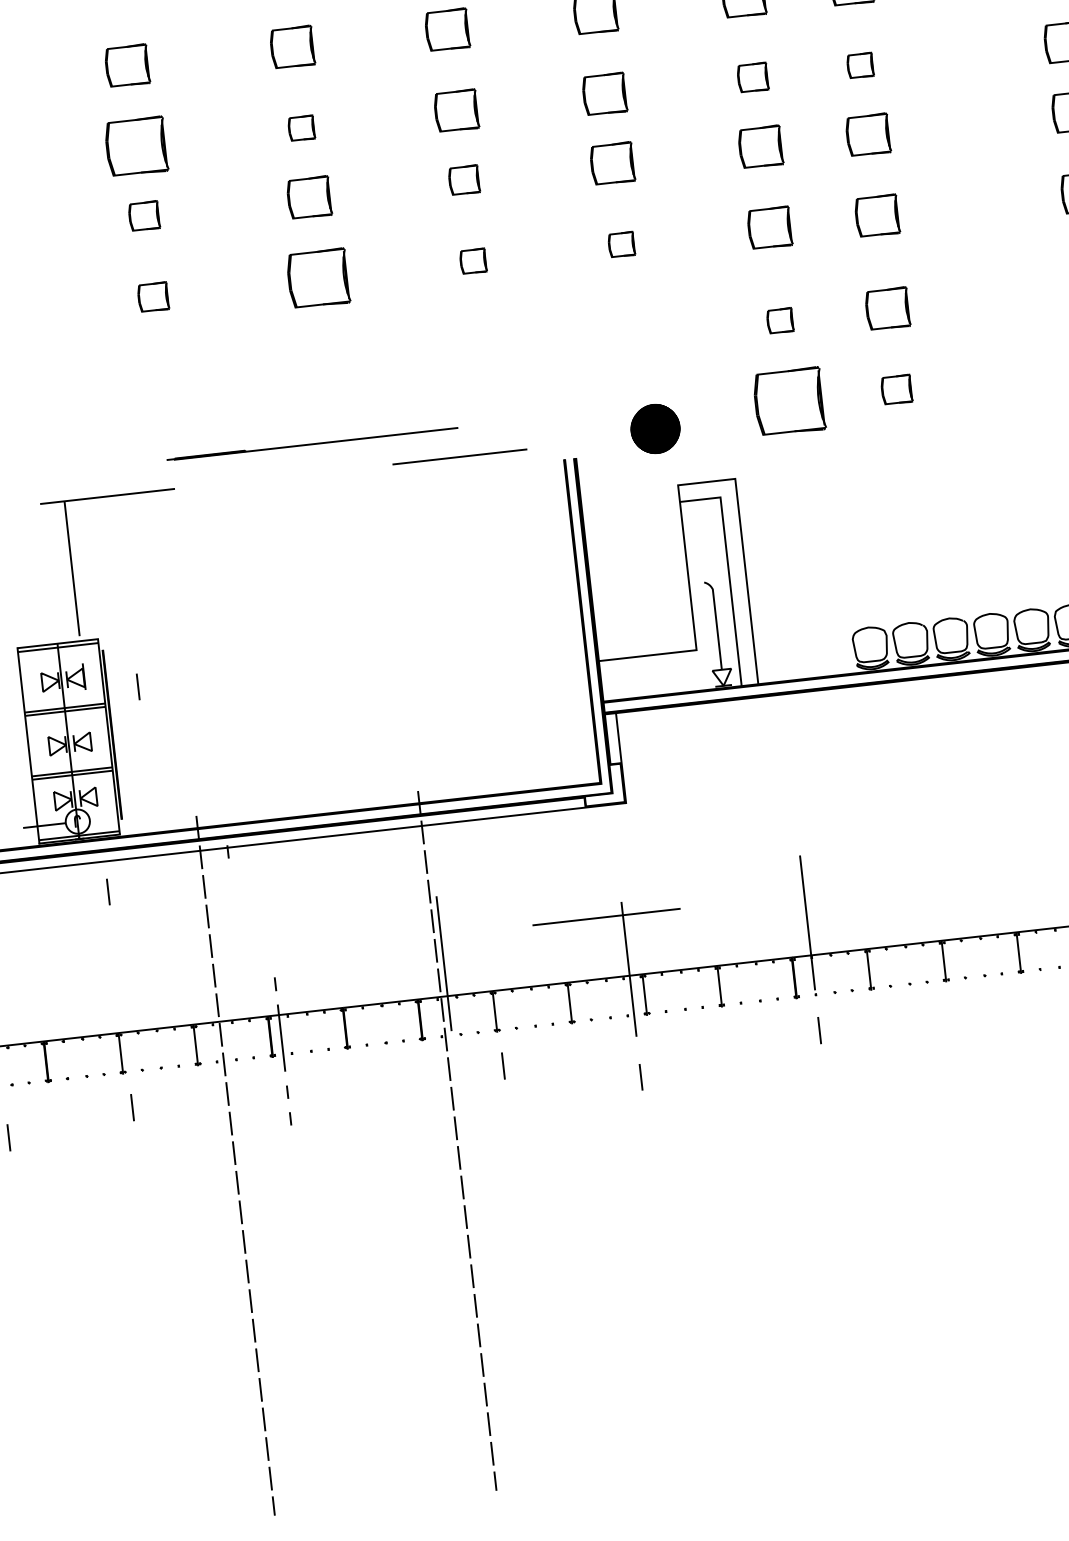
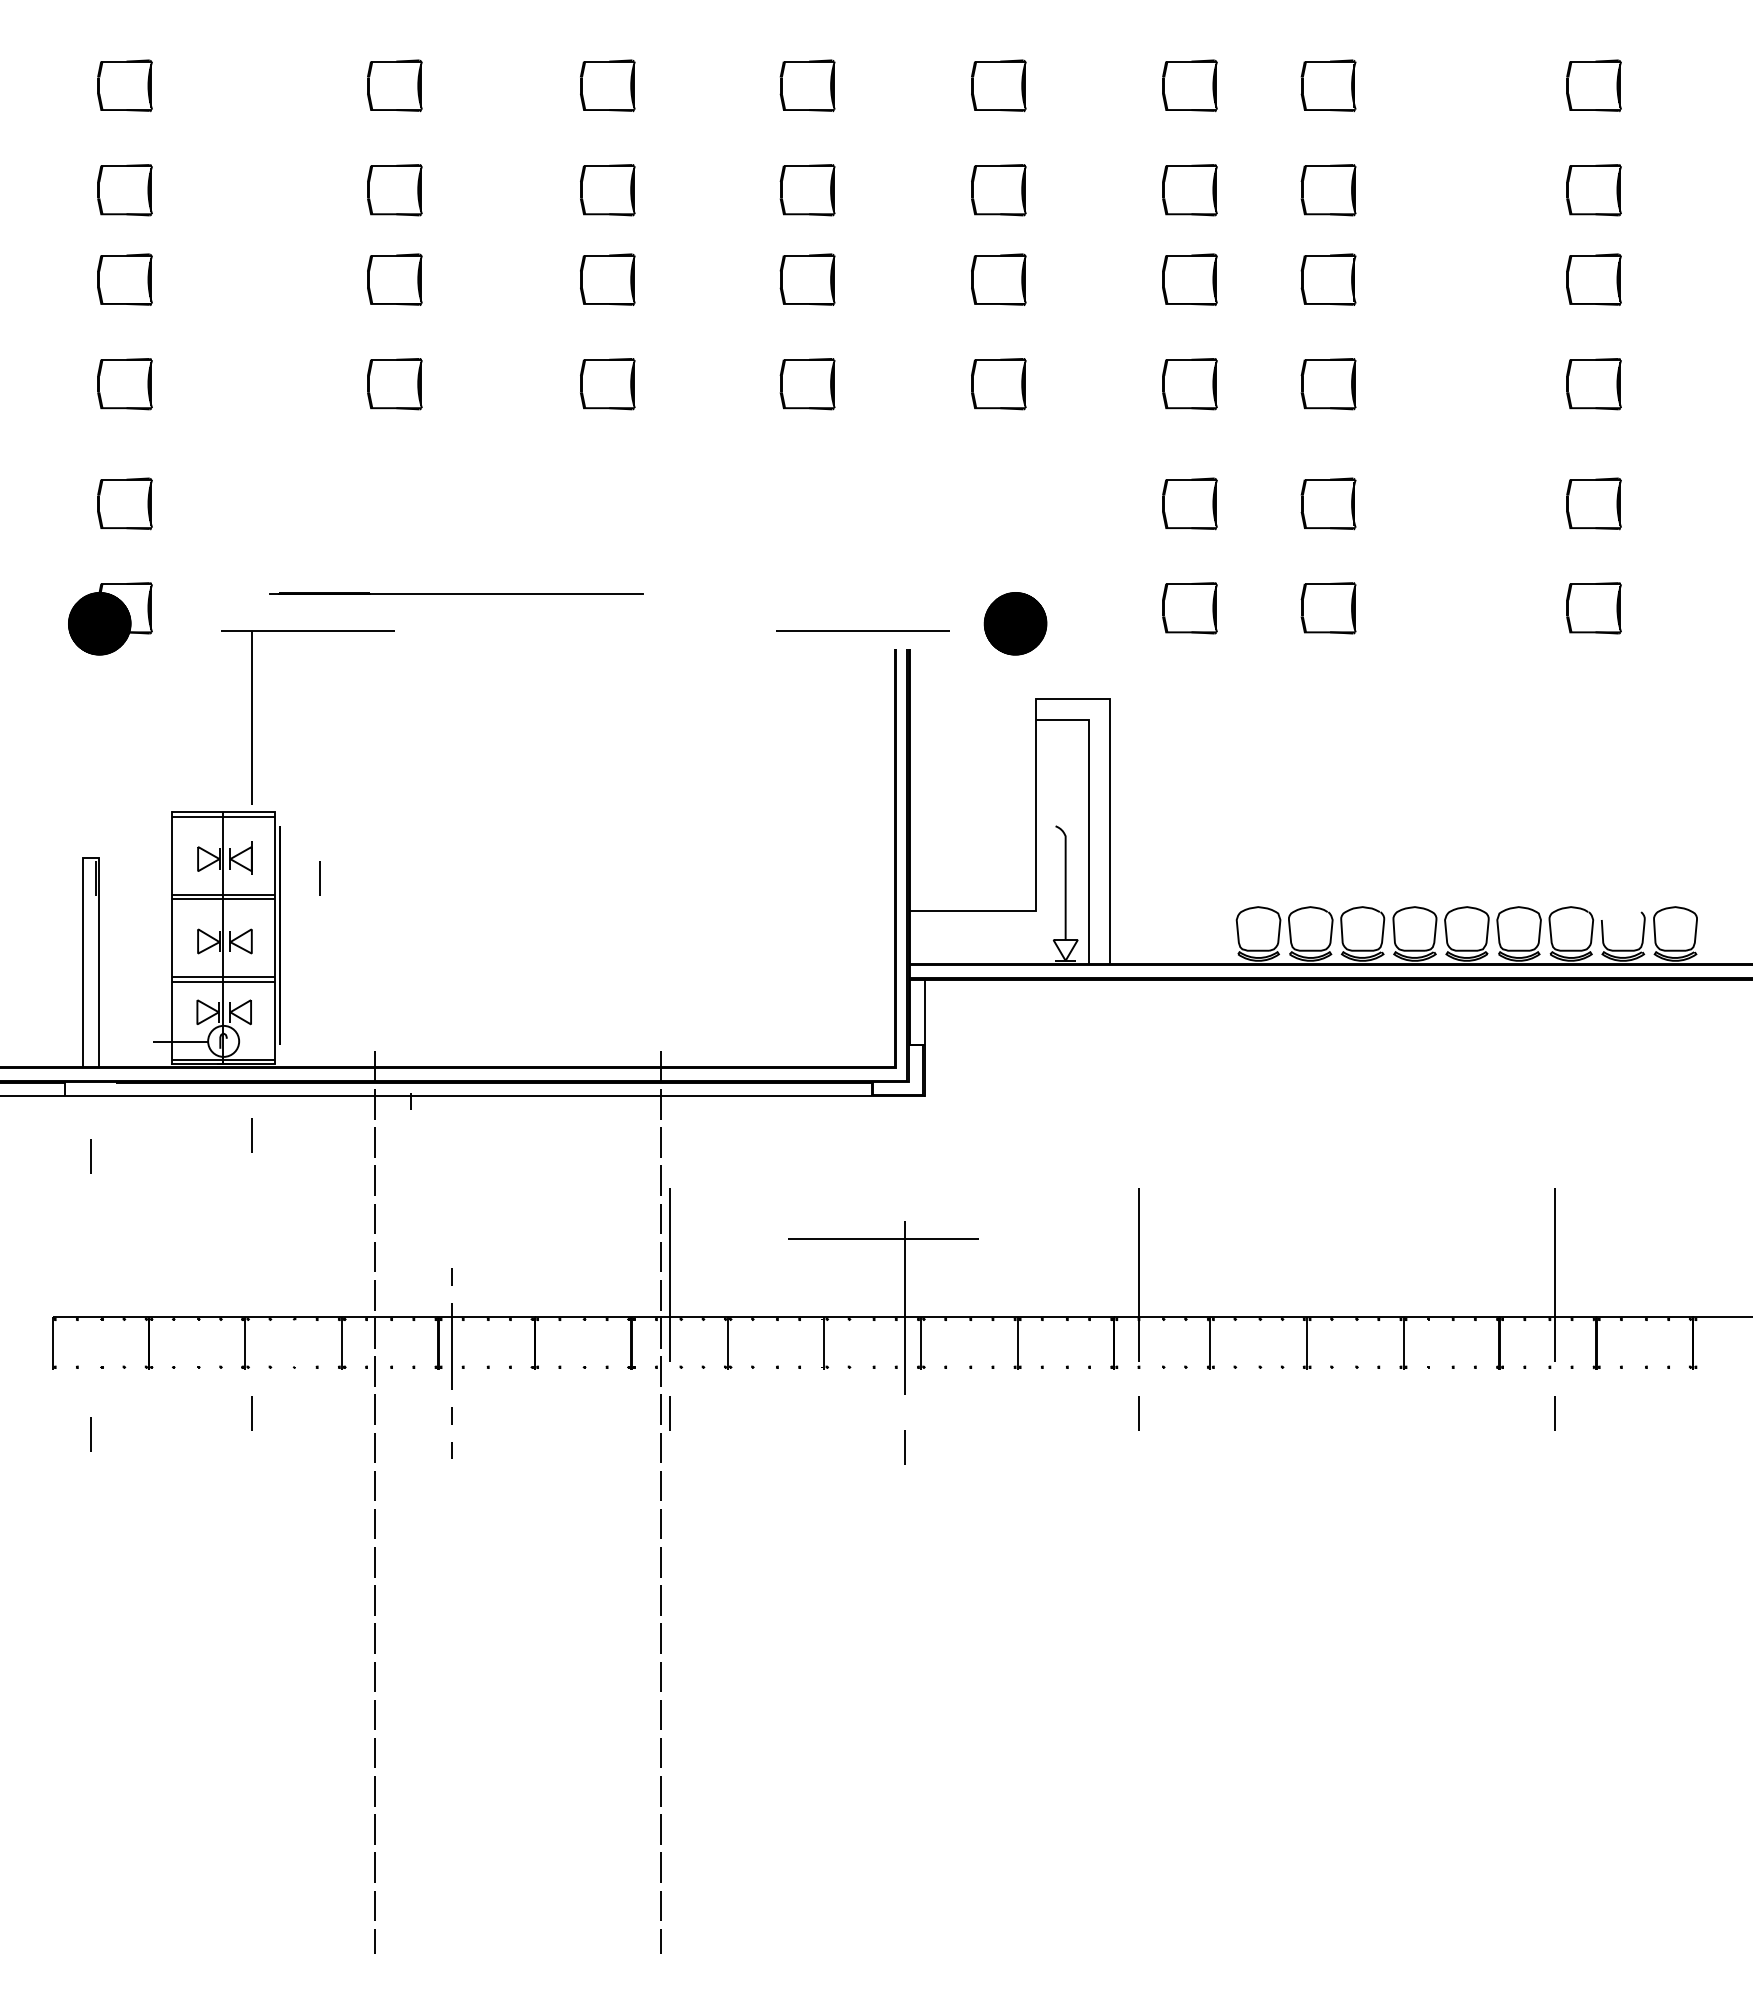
part: (860, 65) -> (1328, 190), size x1.67
part: (752, 77) -> (1189, 190), size x1.43
part: (301, 128) -> (607, 190), size x1.67
part: (136, 147) -> (394, 190), size x0.71
part: (464, 180) -> (807, 279), size x1.43
part: (144, 216) -> (394, 279), size x1.43
part: (621, 244) -> (998, 384), size x1.67
part: (473, 261) -> (807, 384), size x1.67
part: (318, 278) -> (607, 384), size x0.71
part: (153, 297) -> (394, 384), size x1.43
part: (779, 320) -> (1189, 503), size x1.67
part: (896, 389) -> (1328, 608), size x1.43
part: (789, 402) -> (1189, 608), size x0.62
line: (312, 443) -> (456, 593), moved
line: (459, 456) -> (862, 630), moved
line: (503, 1066) -> (669, 1413), moved

